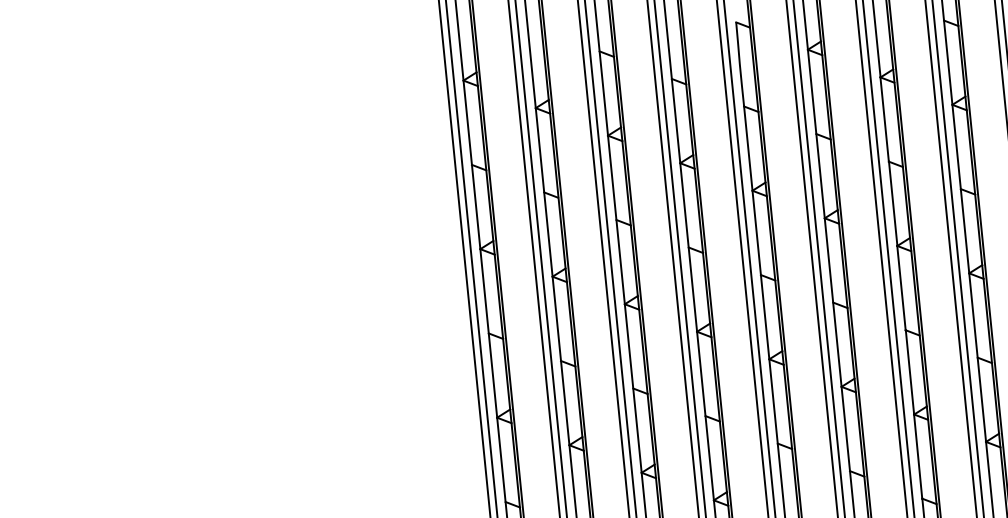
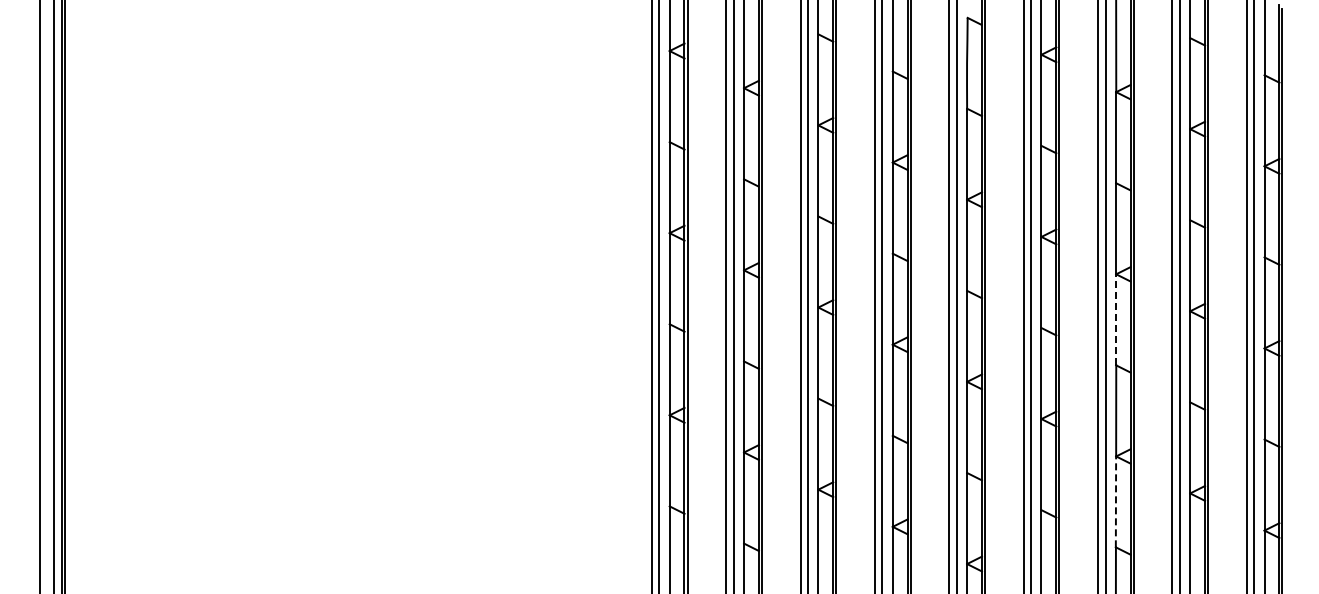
line: (901, 287) -> (1116, 319), solid -> dashed
line: (917, 456) -> (1115, 501), solid -> dashed

